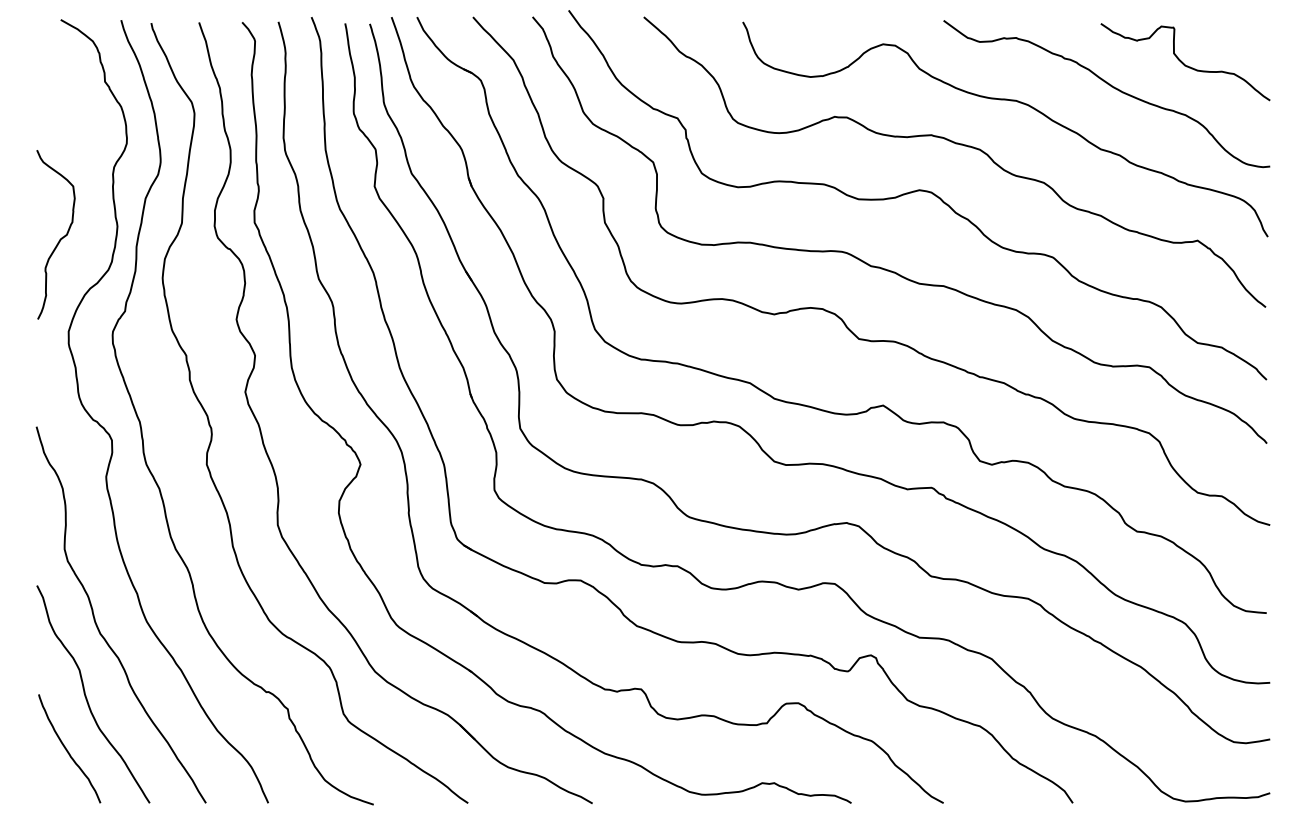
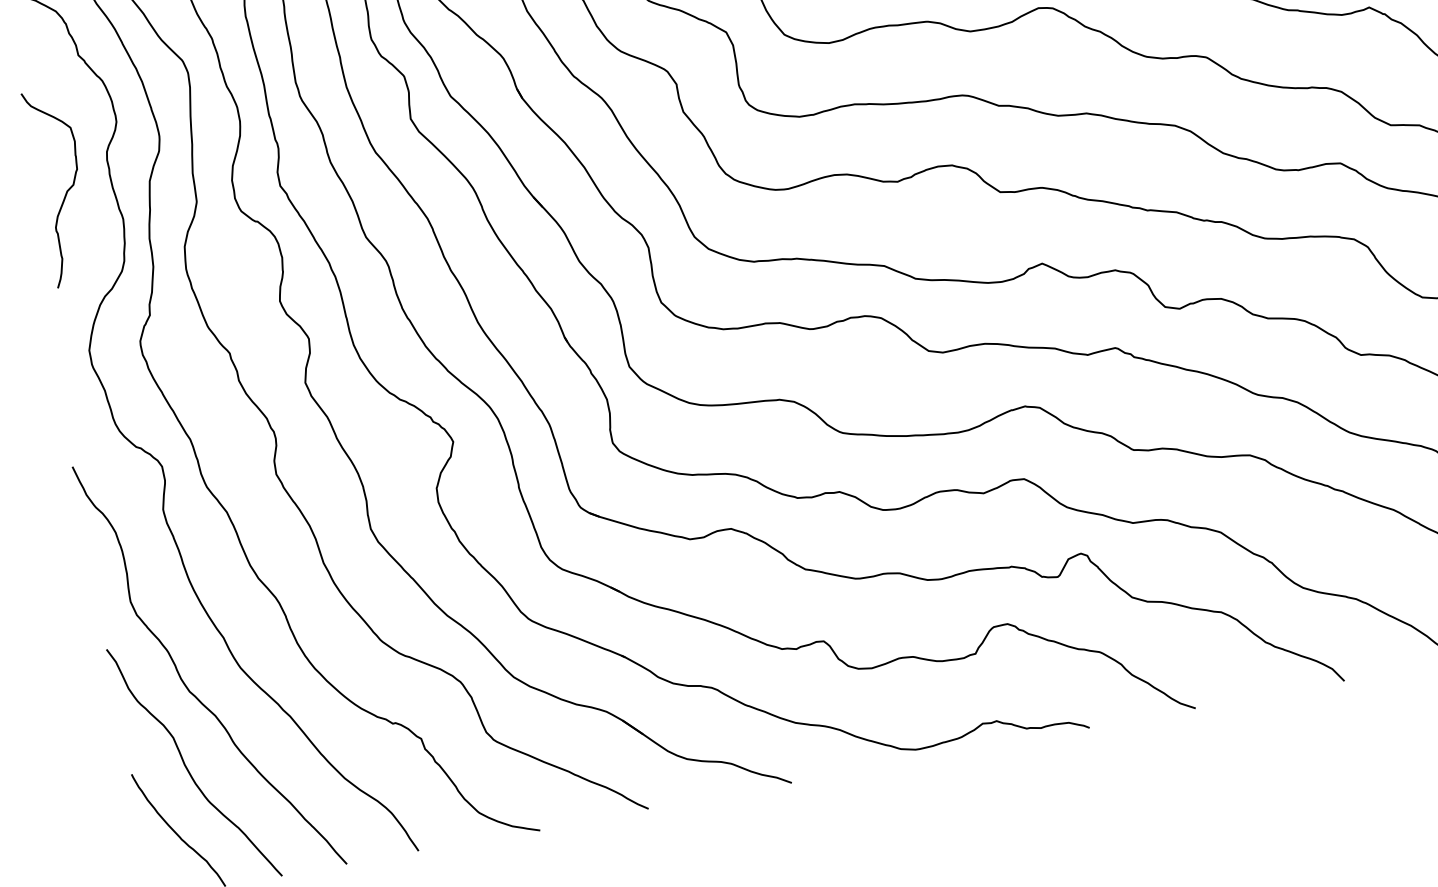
curve: (60, 238) -> (66, 190), moved

